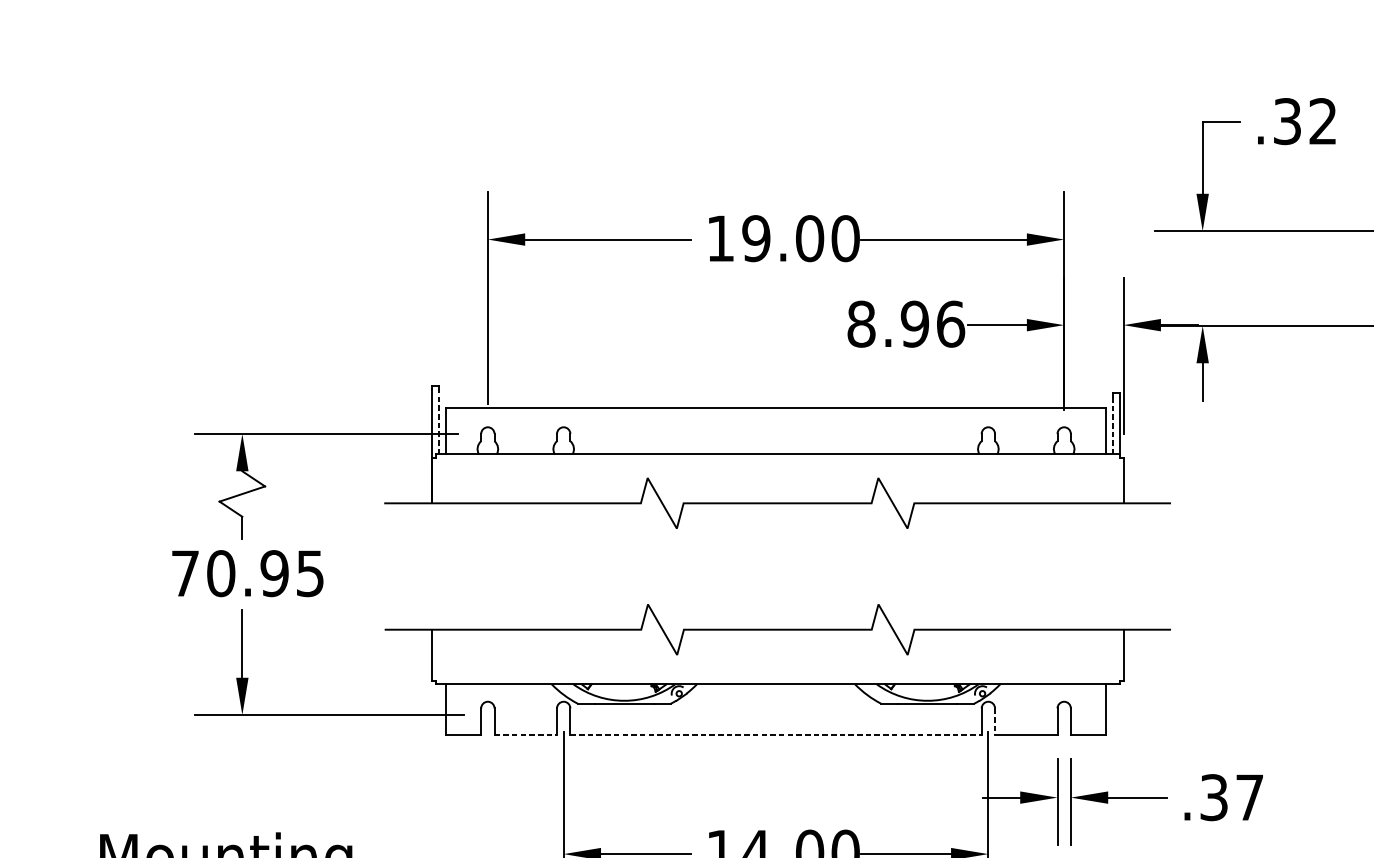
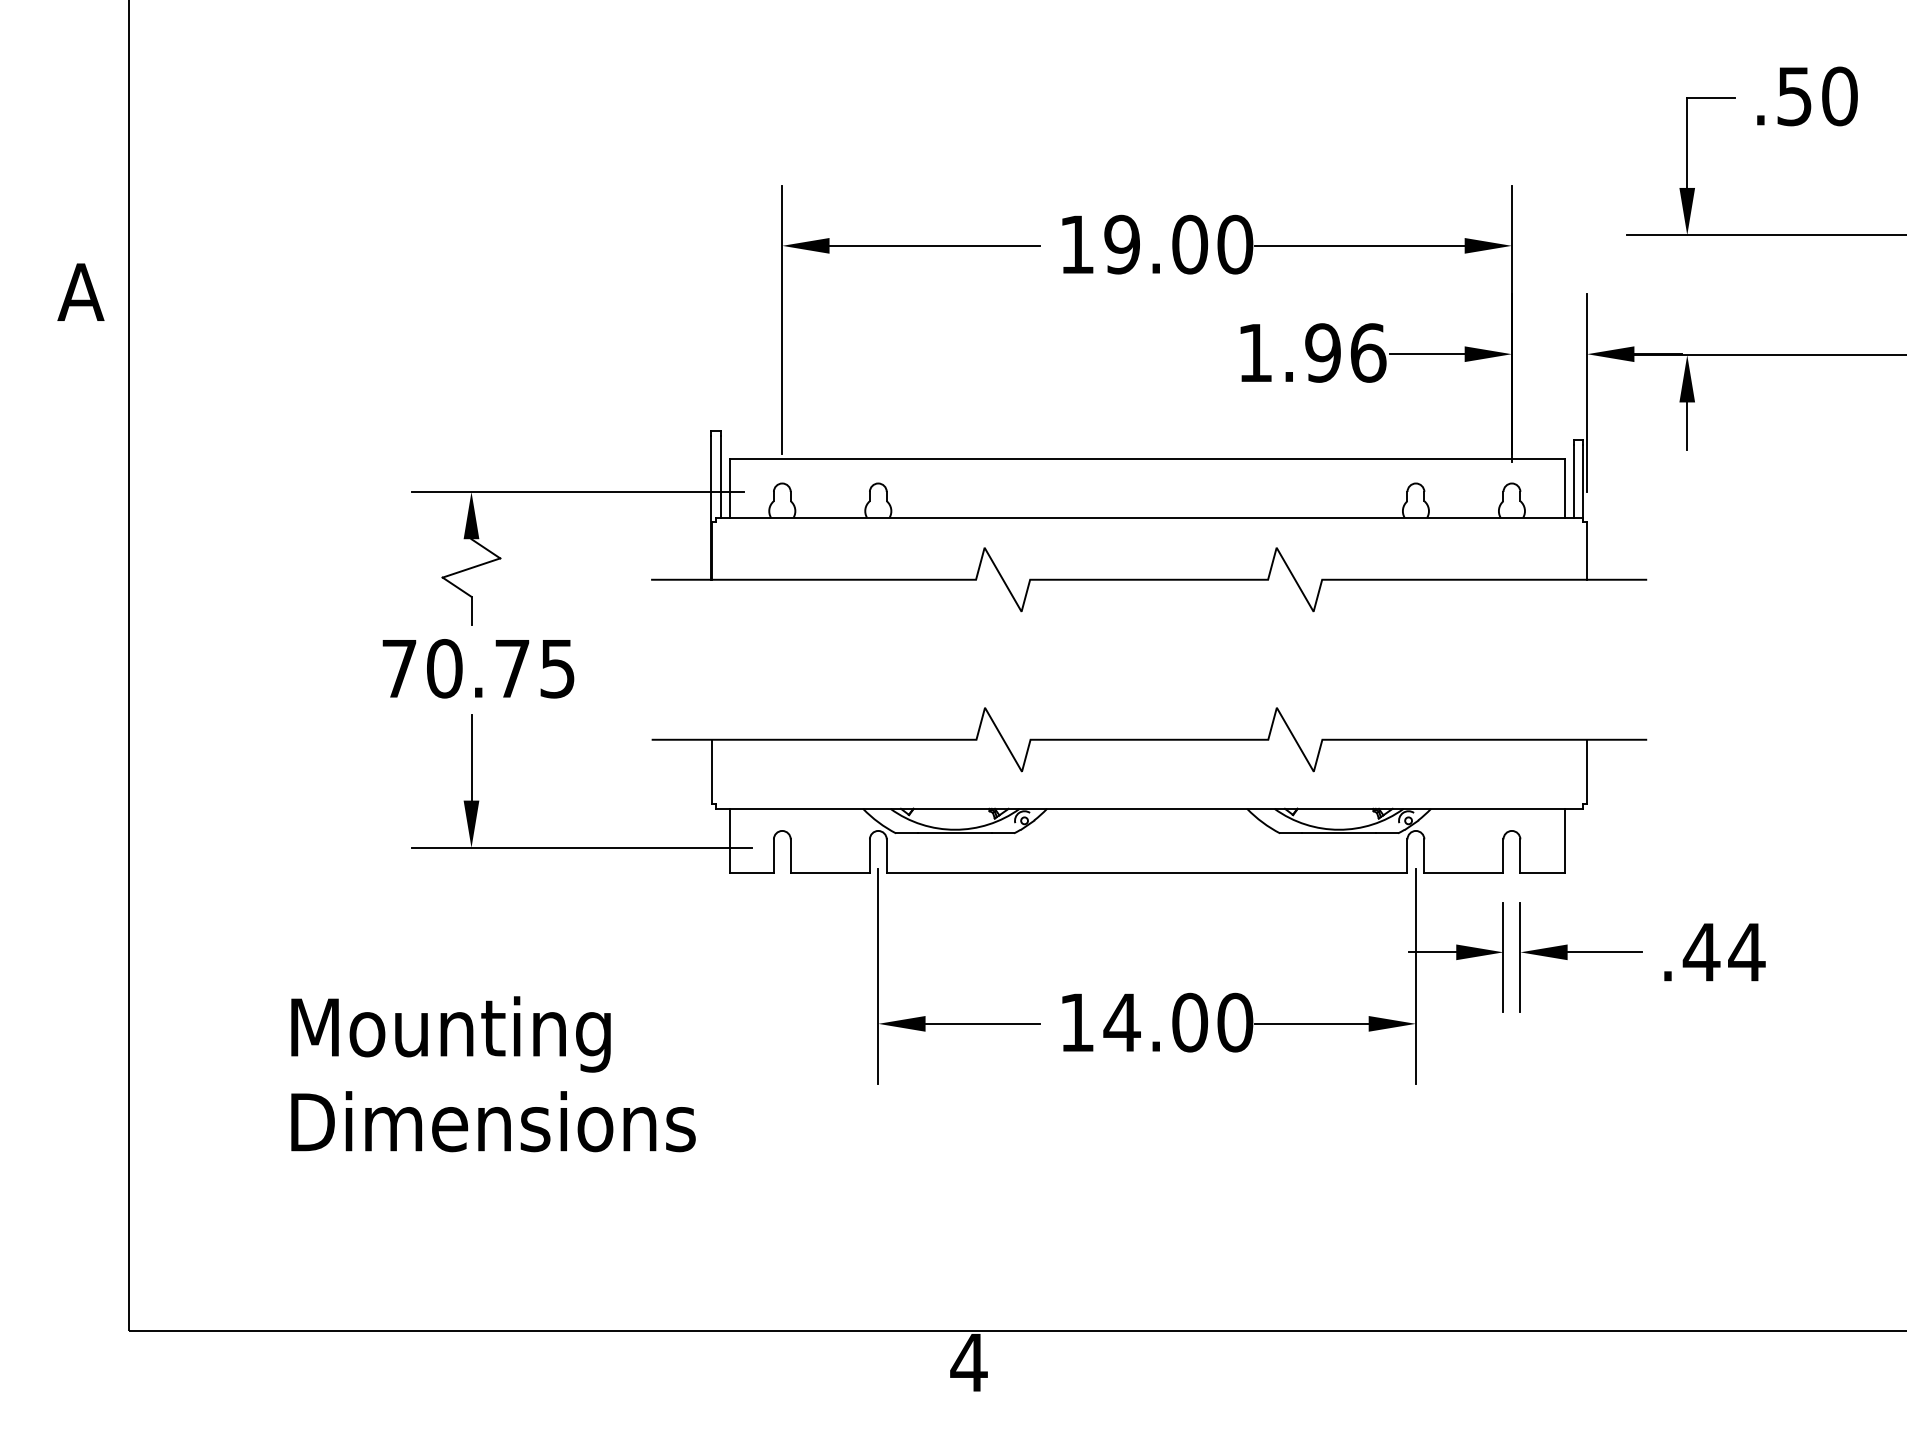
text: (1305, 121) -> (1817, 96), .32 -> .50
text: (861, 323) -> (1255, 352), 8.96 -> 1.96
line: (439, 421) -> (720, 476), dashed -> solid
line: (1112, 425) -> (1573, 481), dashed -> solid
text: (274, 573) -> (512, 668), 70.95 -> 70.75
line: (995, 721) -> (1424, 856), dashed -> solid
line: (525, 735) -> (830, 873), dashed -> solid
line: (776, 735) -> (1147, 873), dashed -> solid
text: (1231, 797) -> (1723, 952), .37 -> .44

